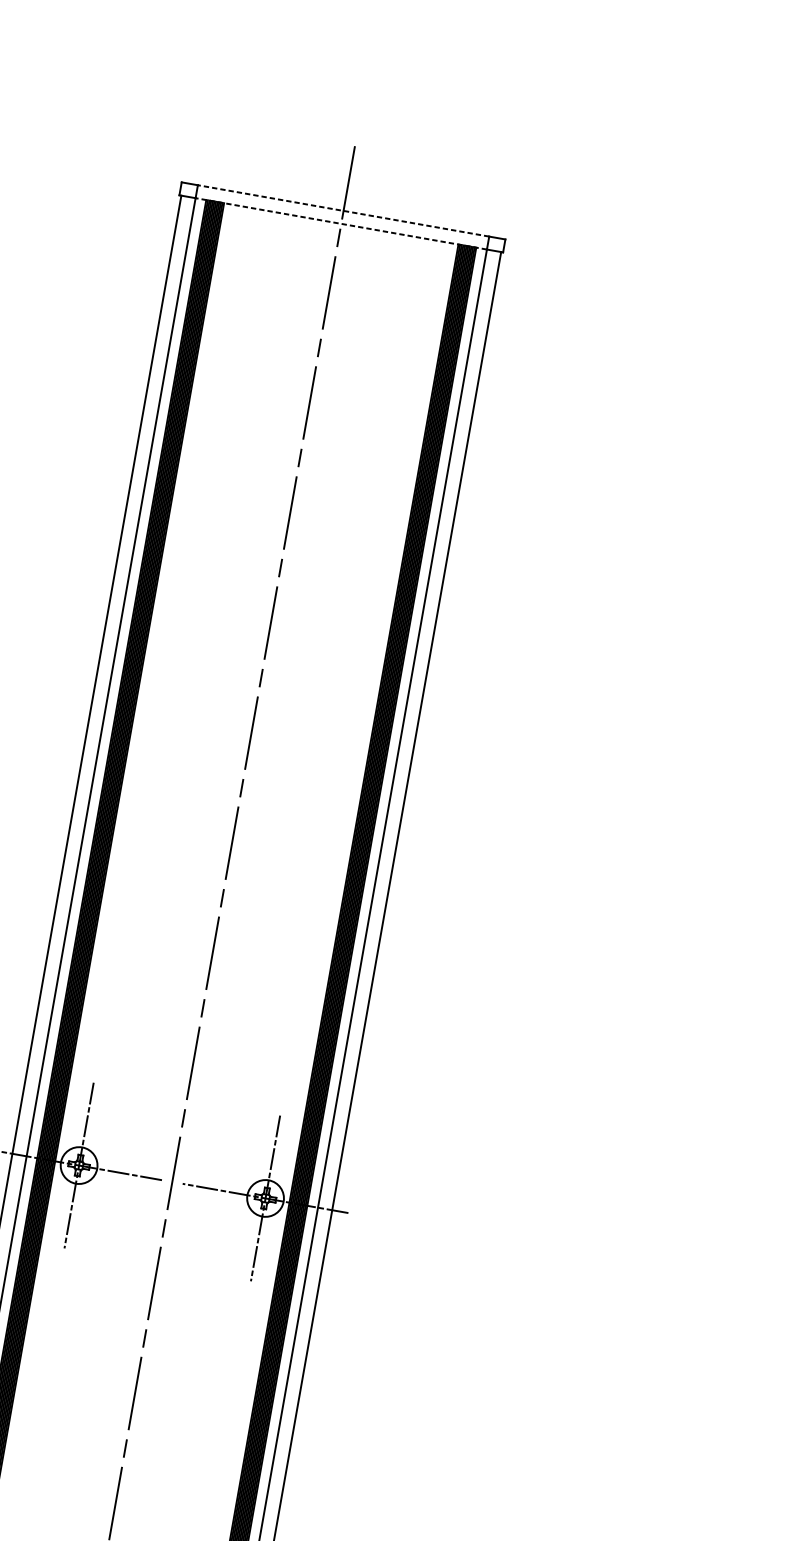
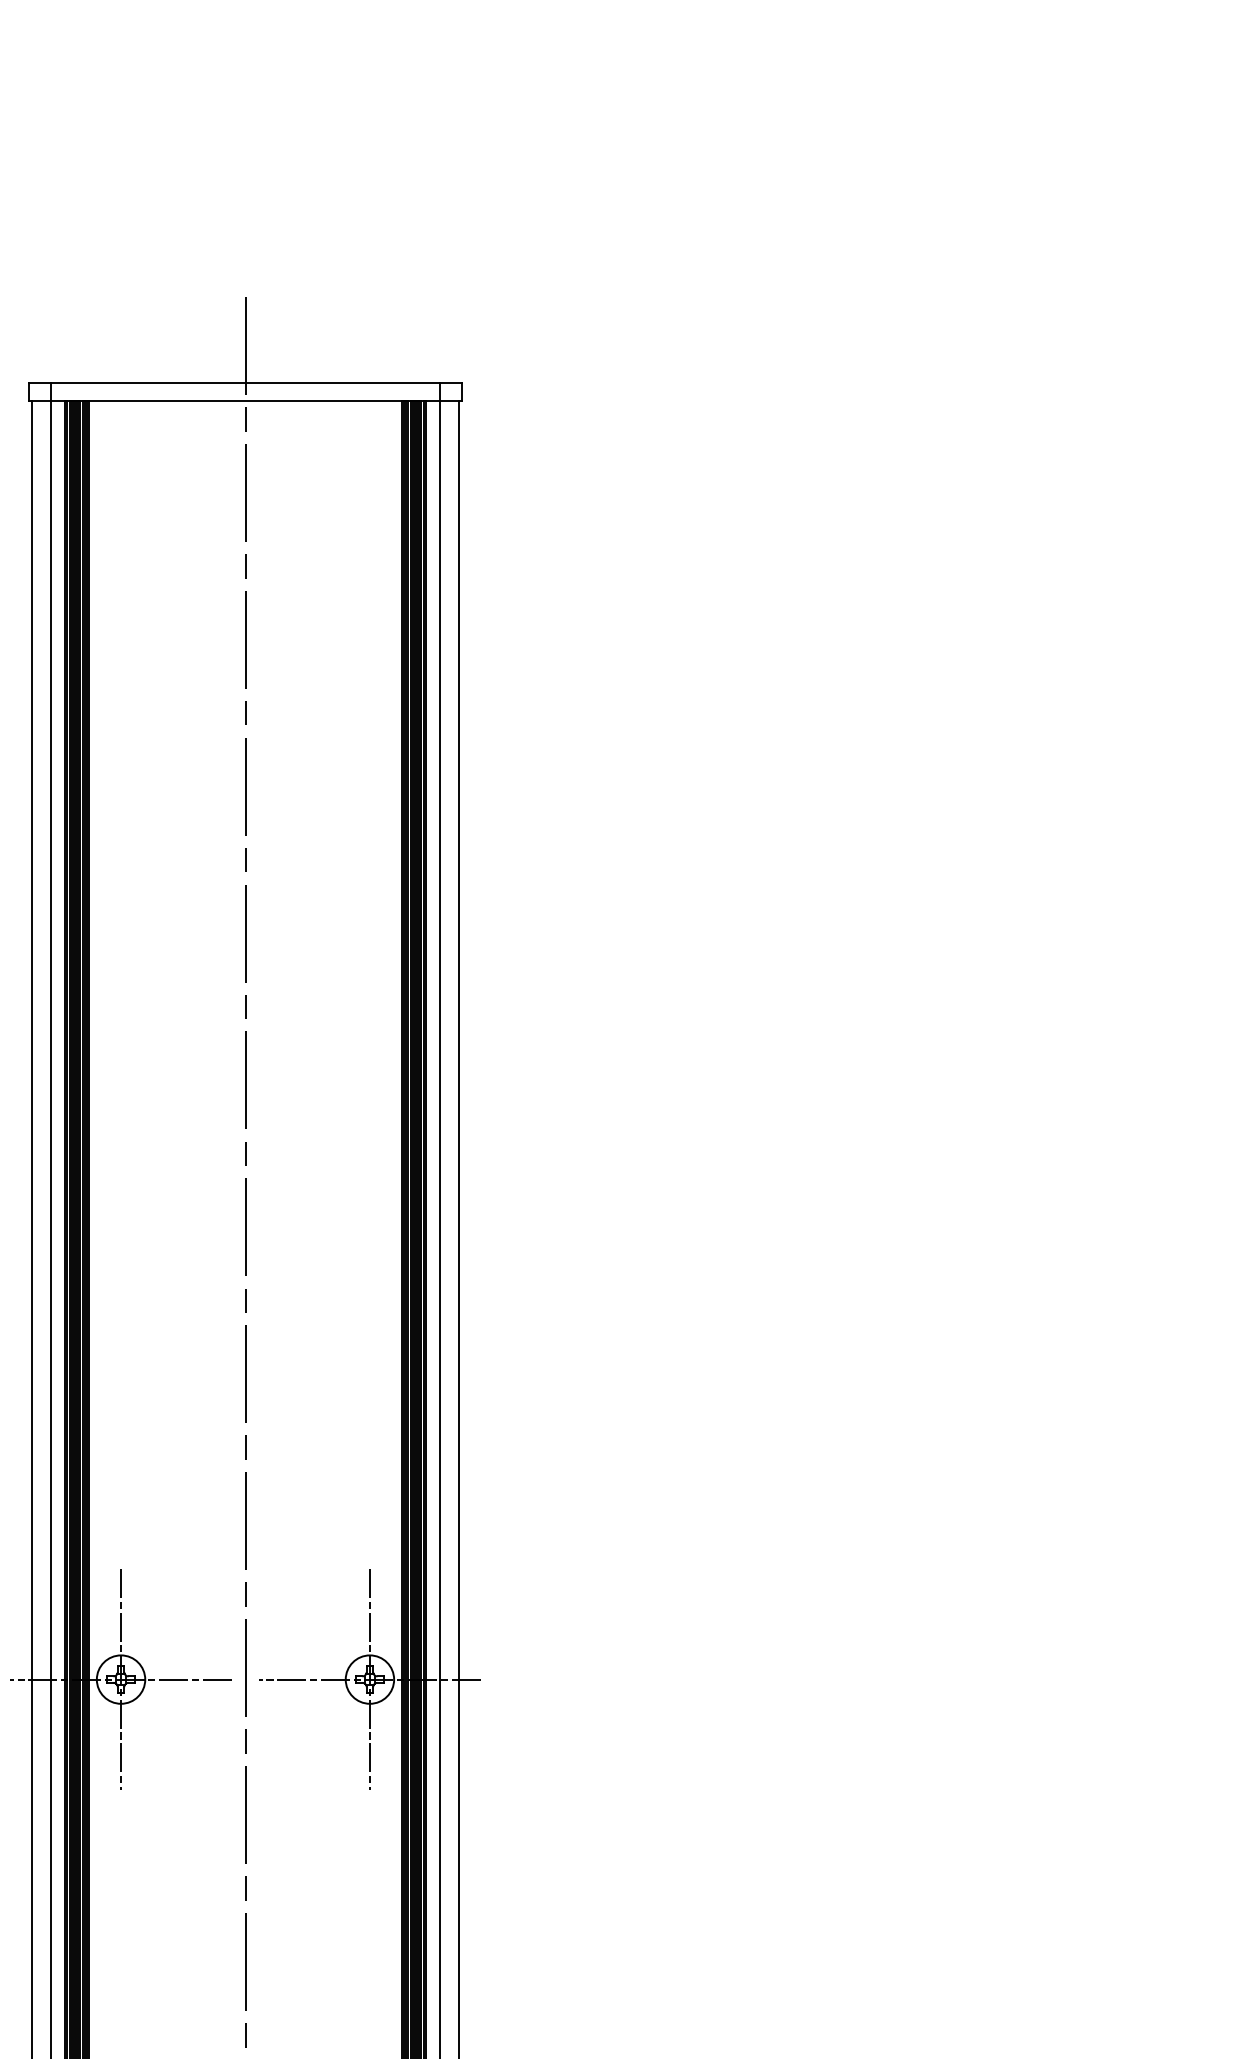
line: (343, 211) -> (245, 383), dashed -> solid
line: (341, 223) -> (245, 400), dashed -> solid

